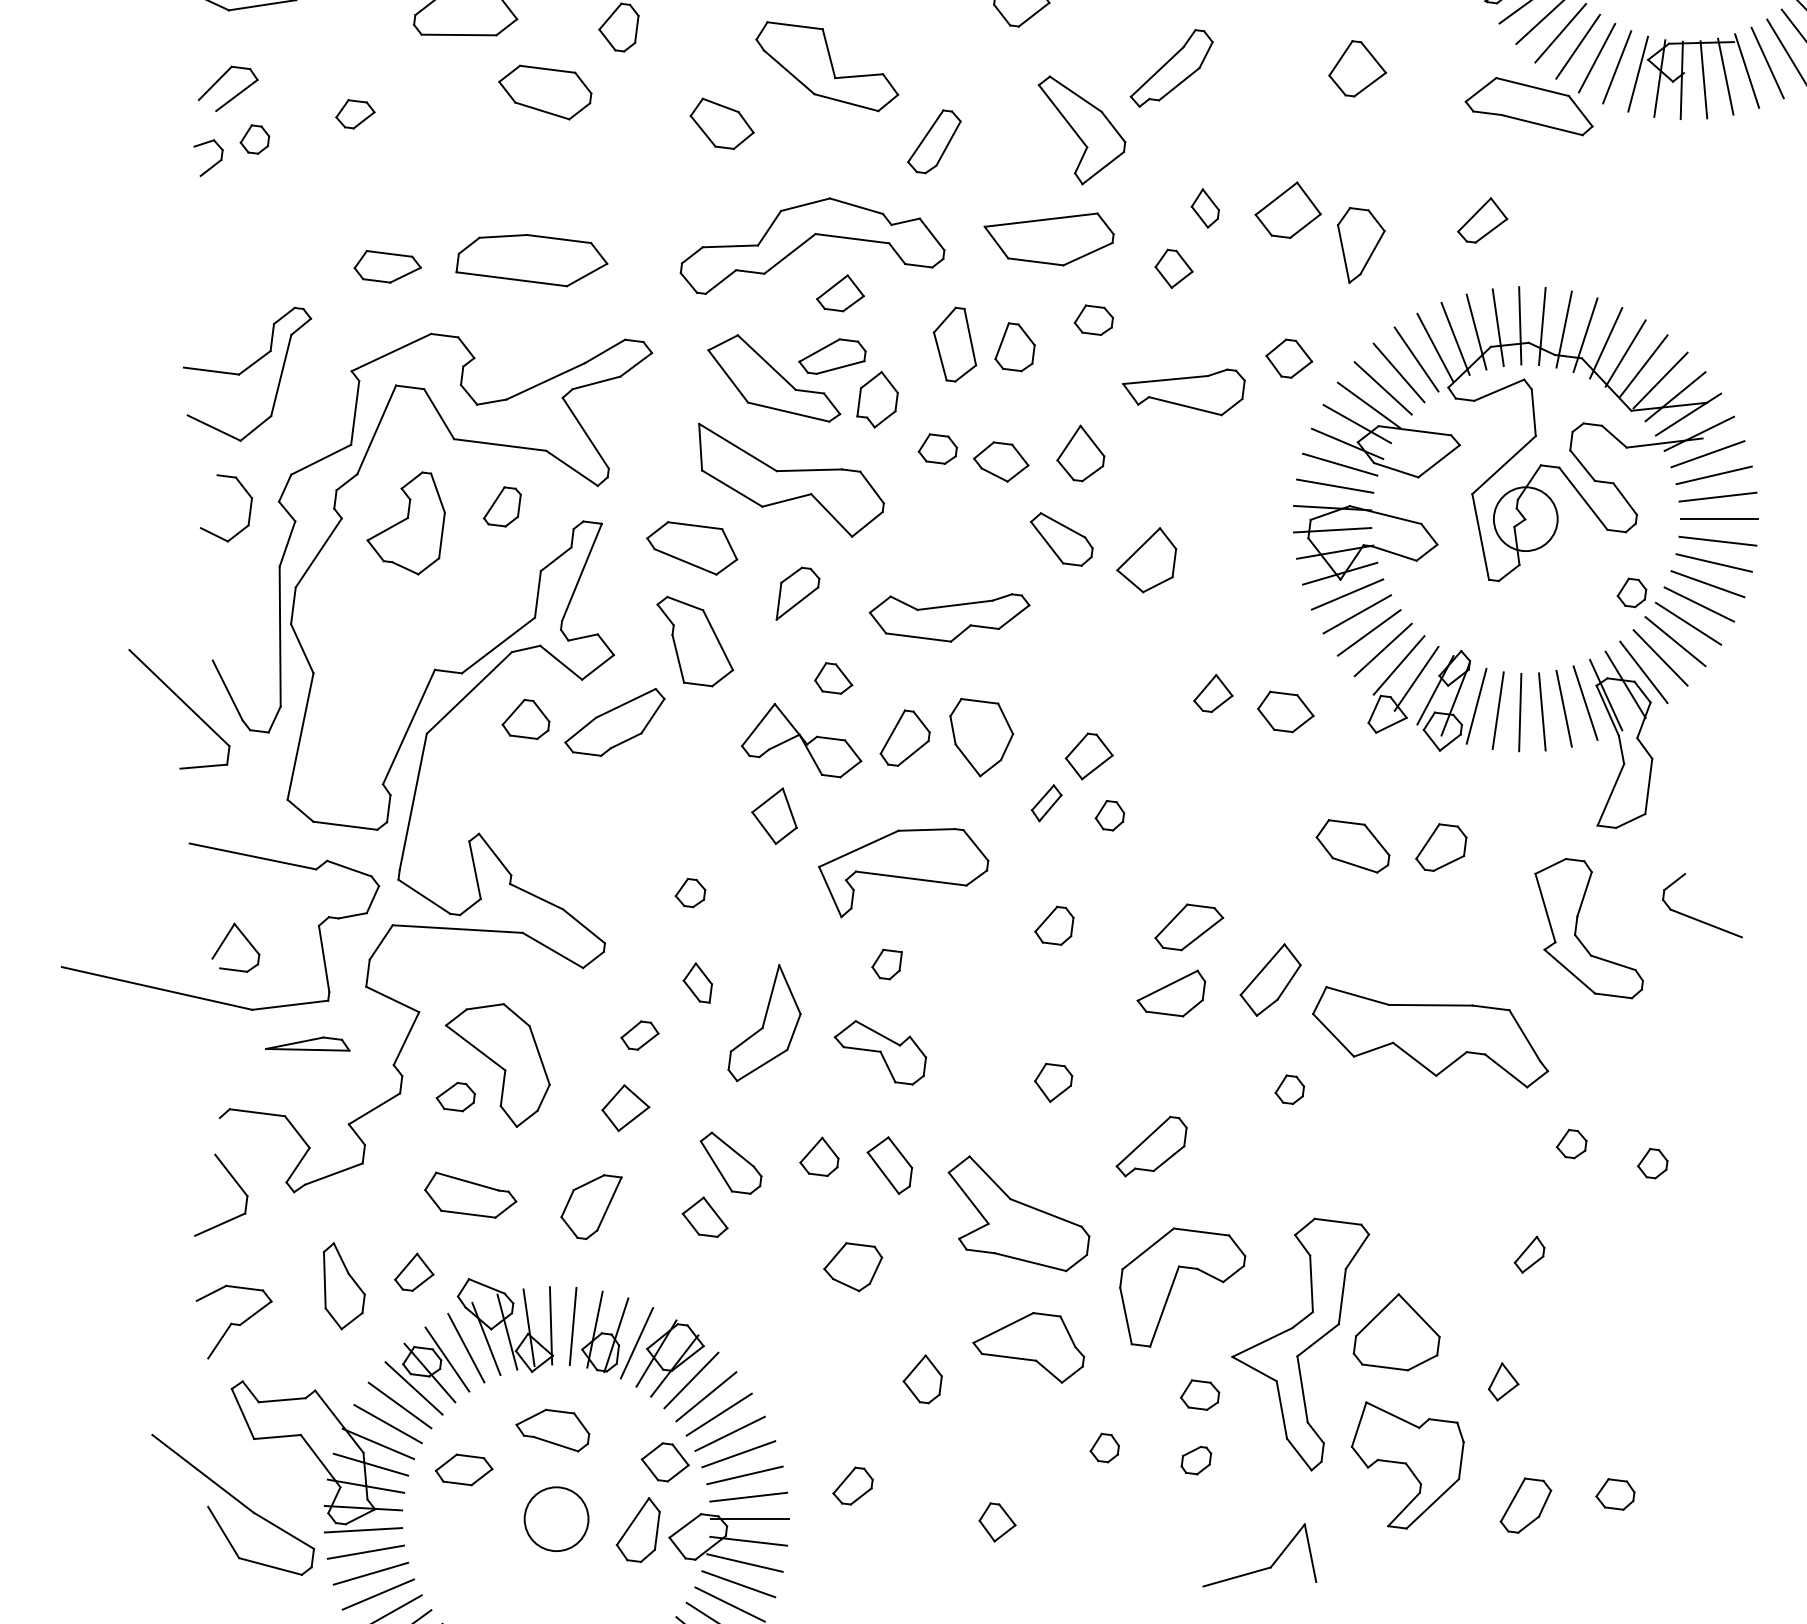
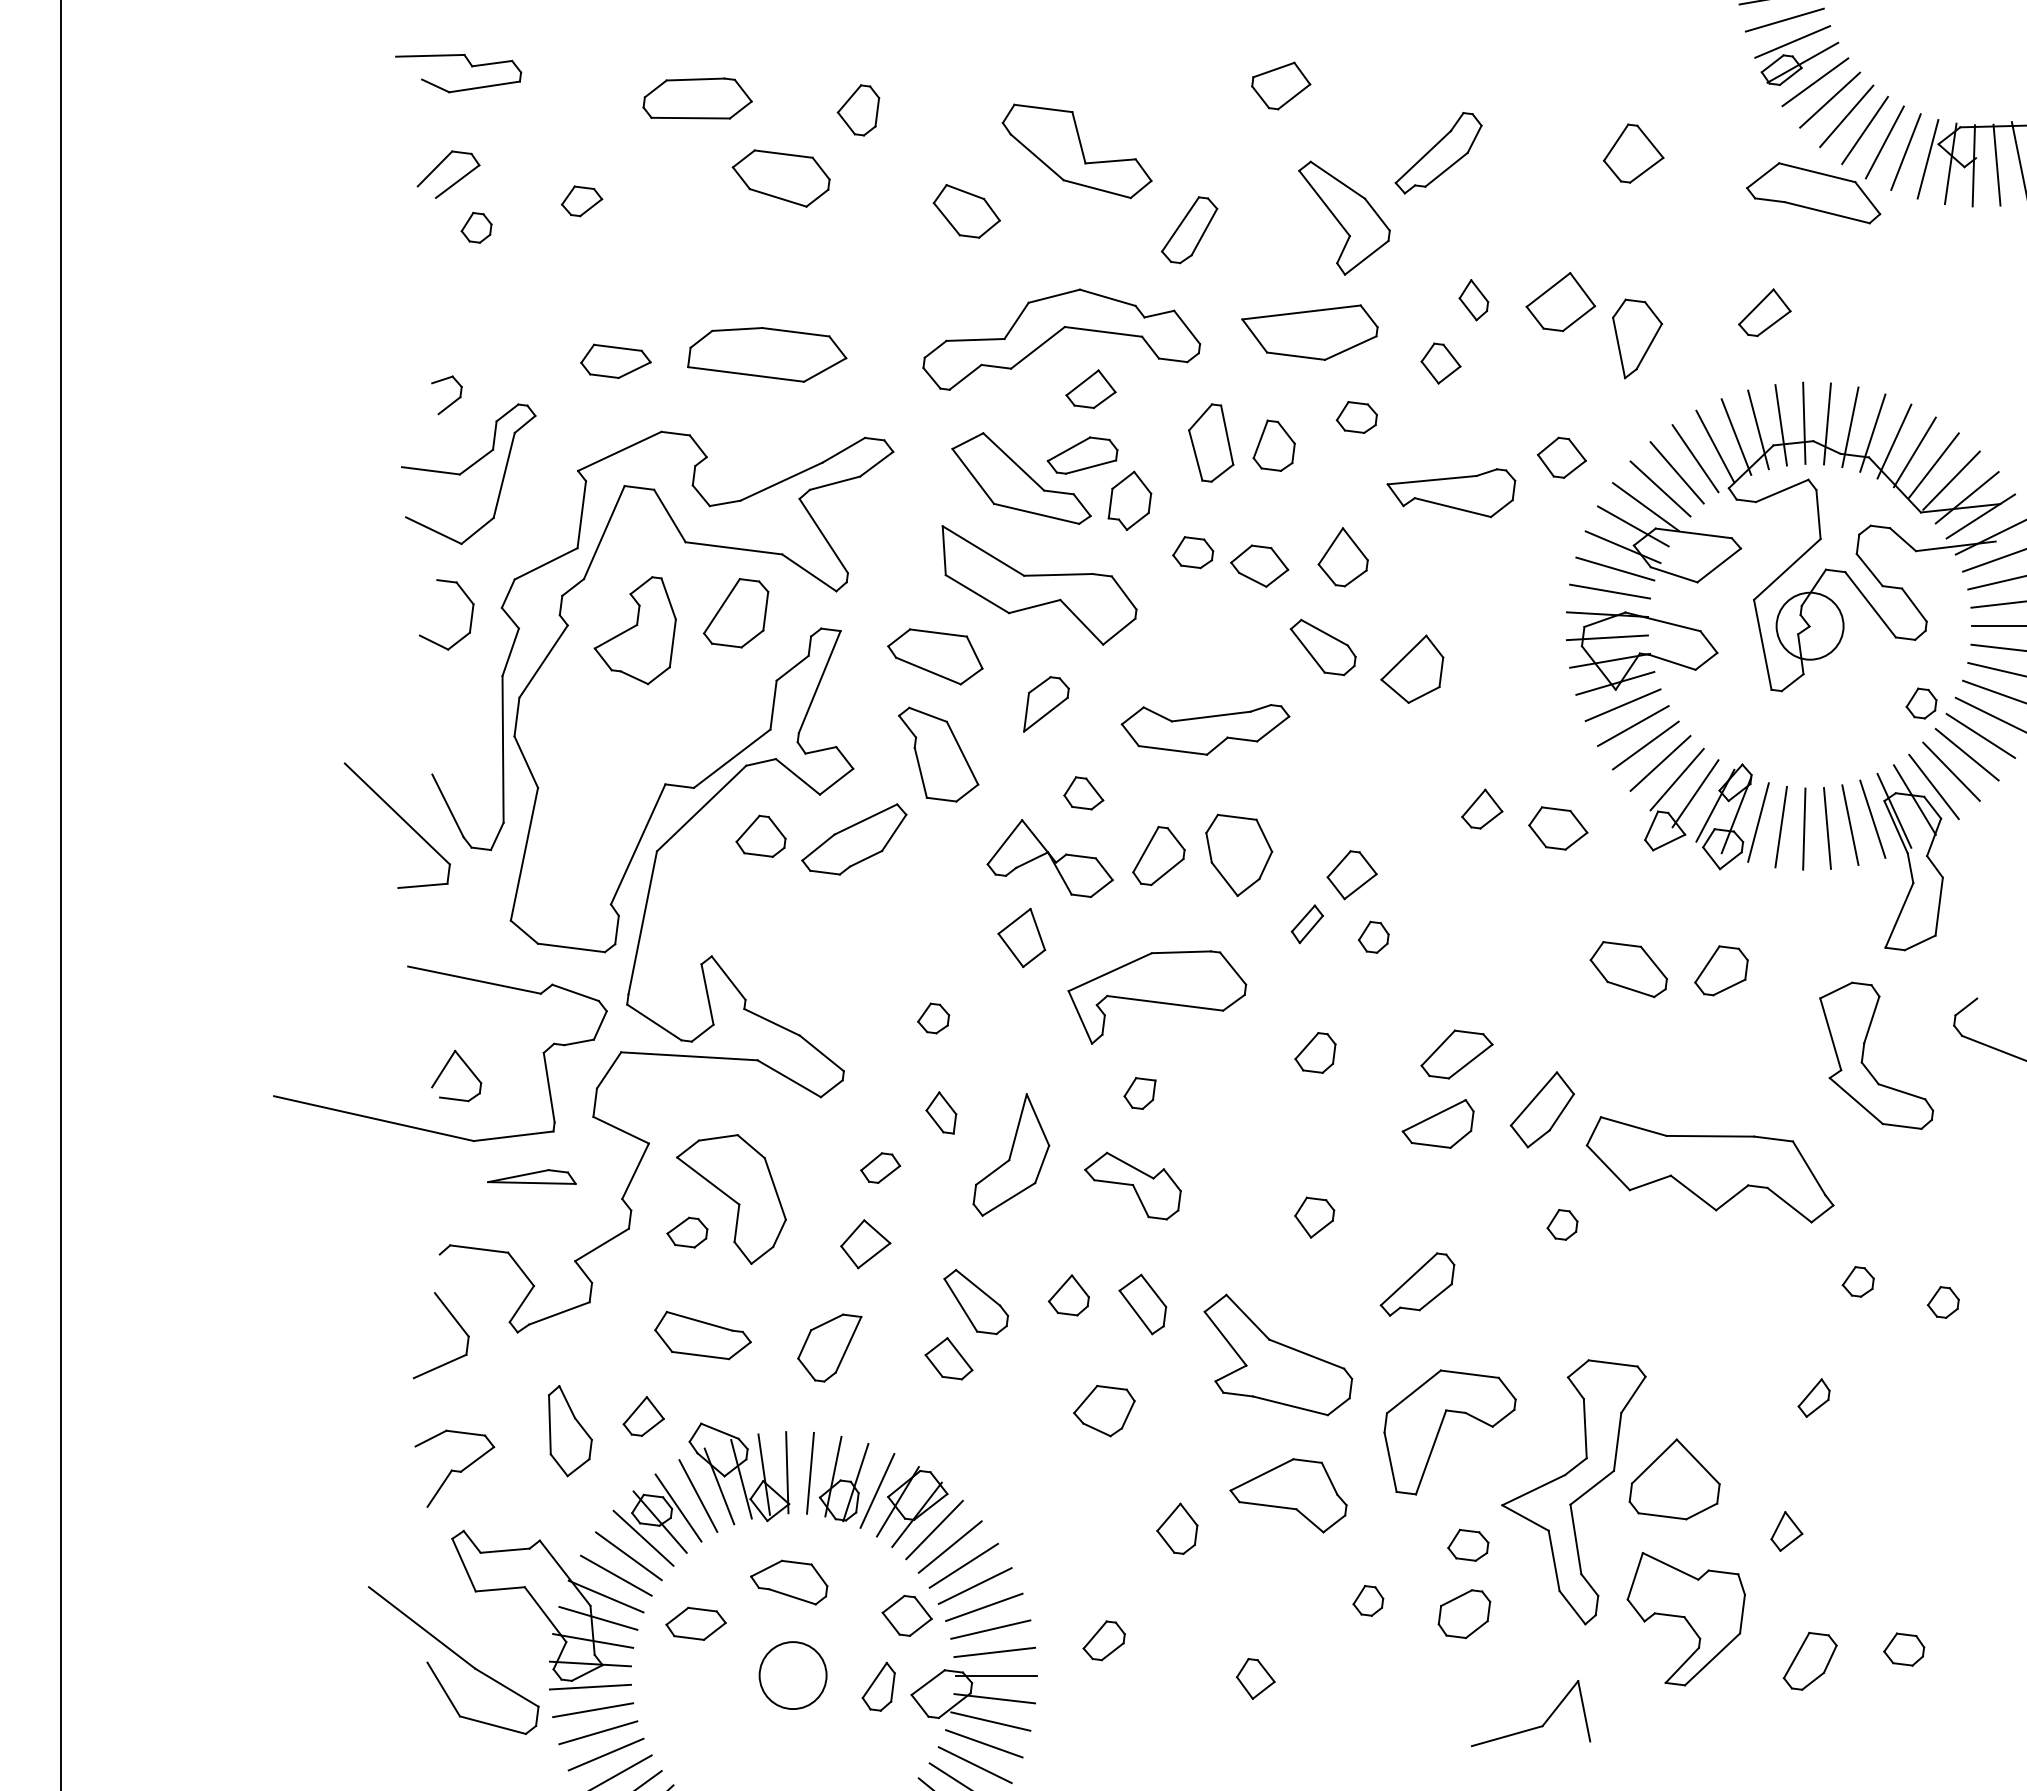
part: (212, 164) -> (451, 402), moved
part: (502, 507) -> (736, 613), size x1.67
part: (1196, 1460) -> (1464, 1613), size x1.67
part: (637, 1529) -> (878, 1686), size x0.71

